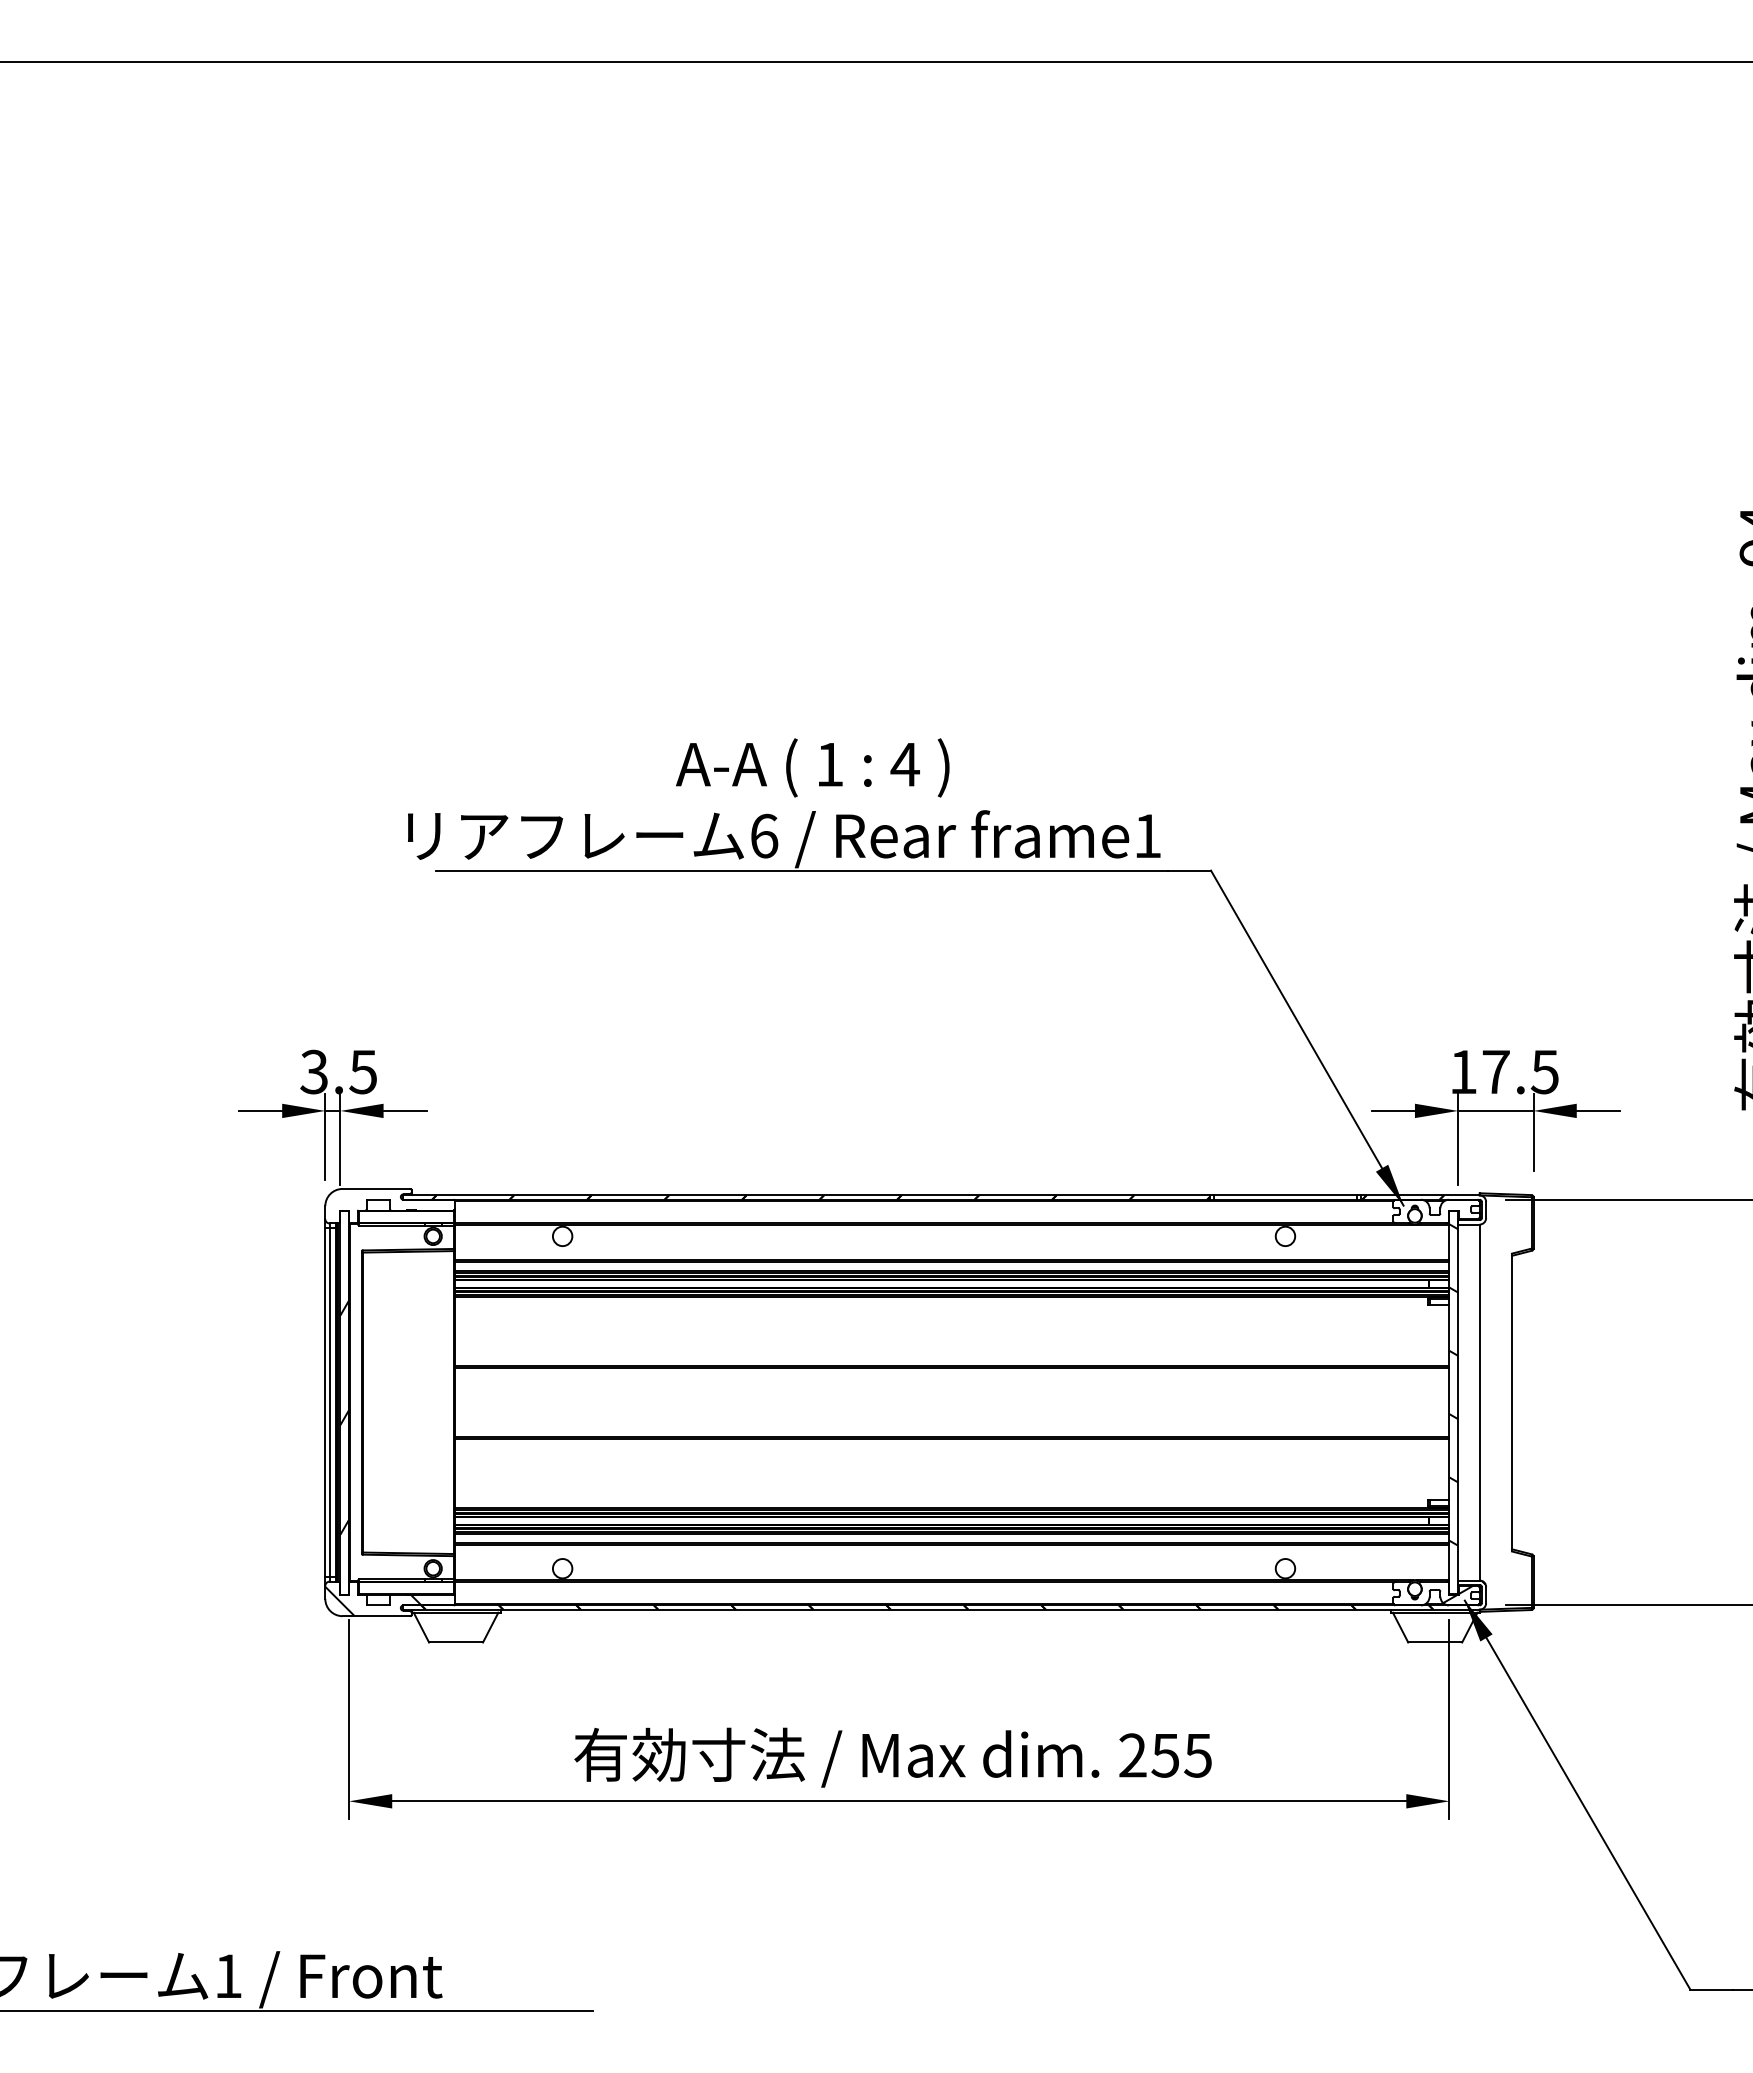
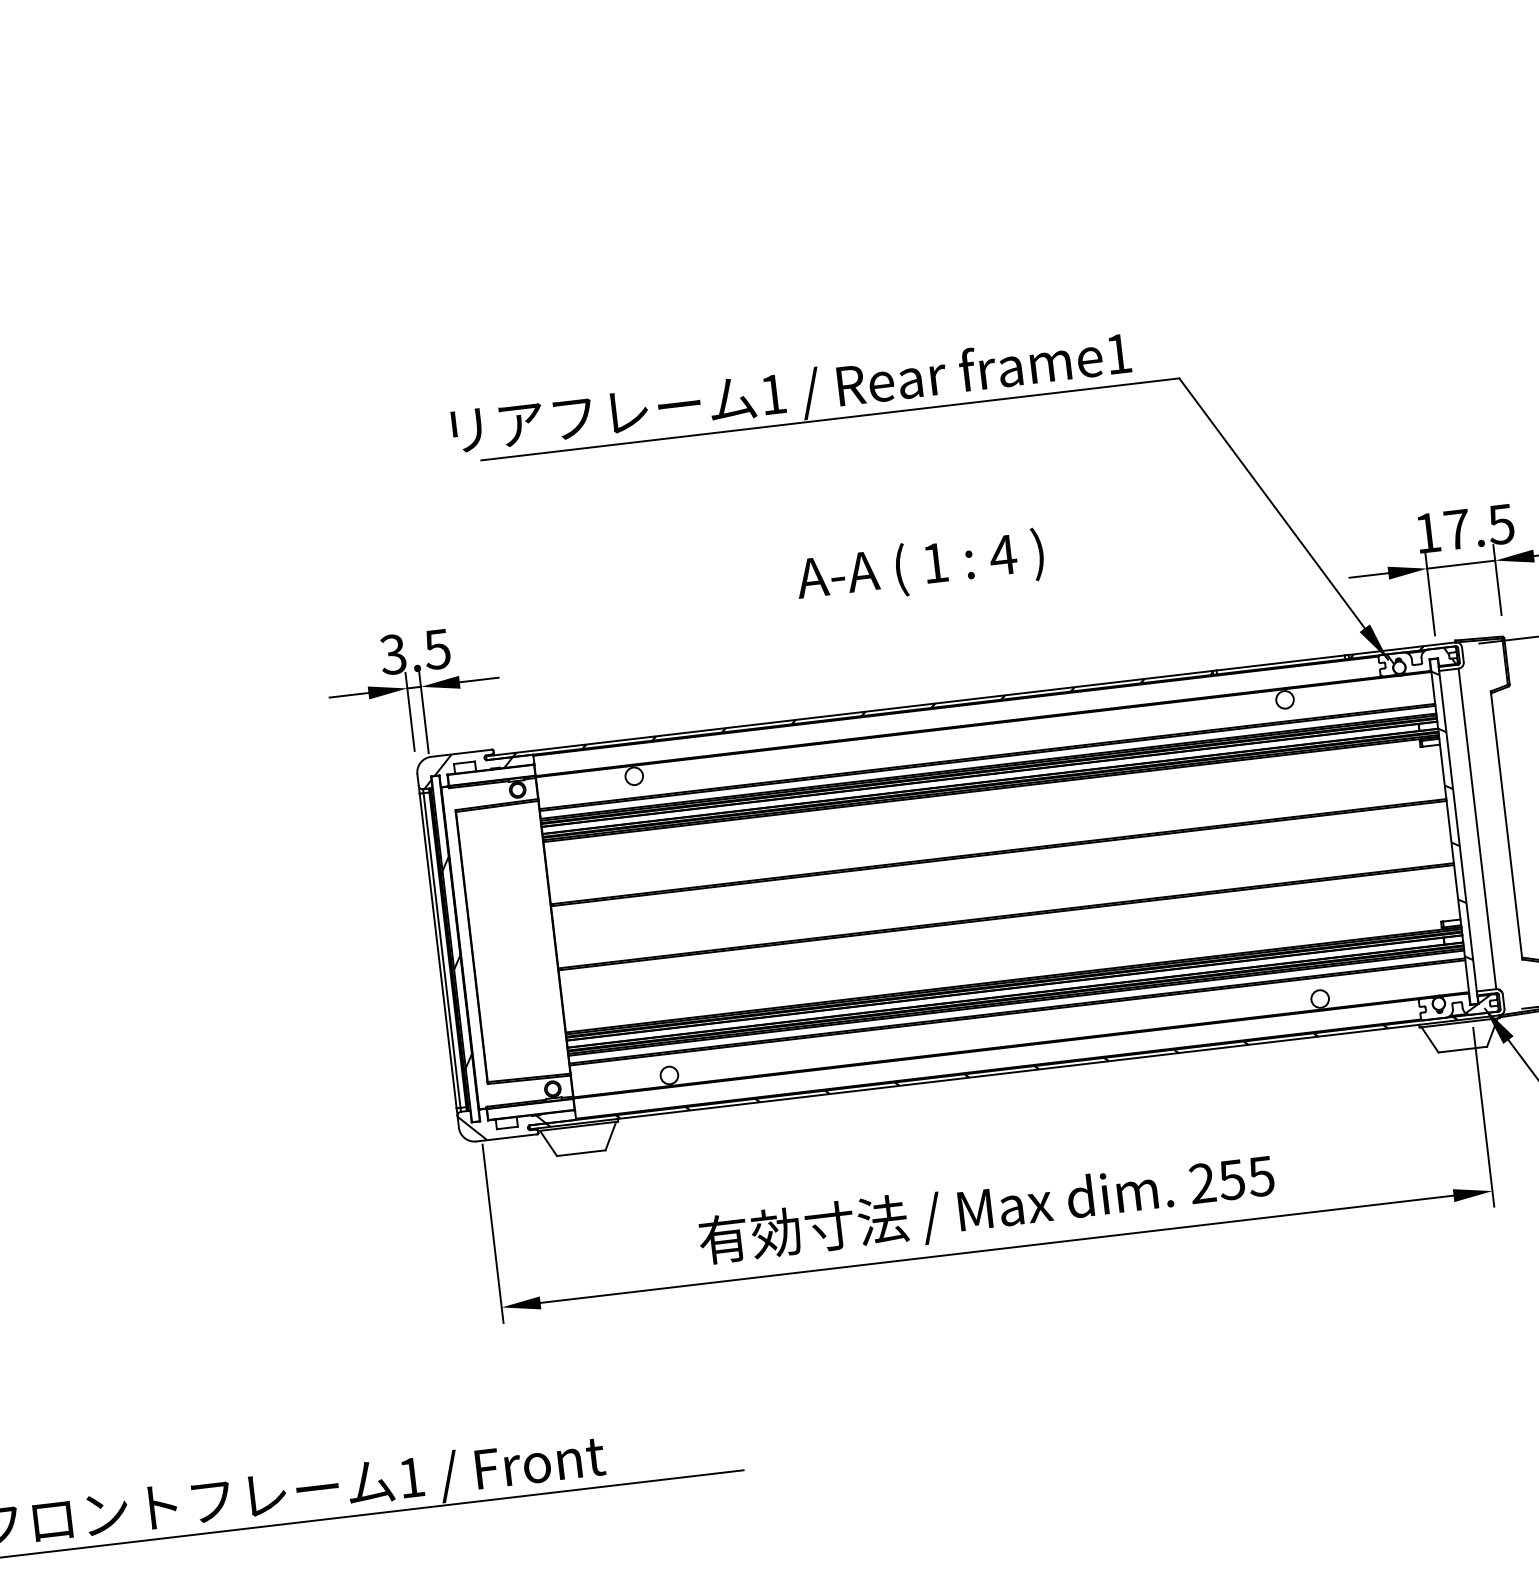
text: (812, 767) -> (919, 567), moved
text: (764, 835) -> (773, 394), 6 -> 1
hatch: (381, 1205) -> (467, 767), added
hatch: (1439, 1209) -> (1420, 659), added

